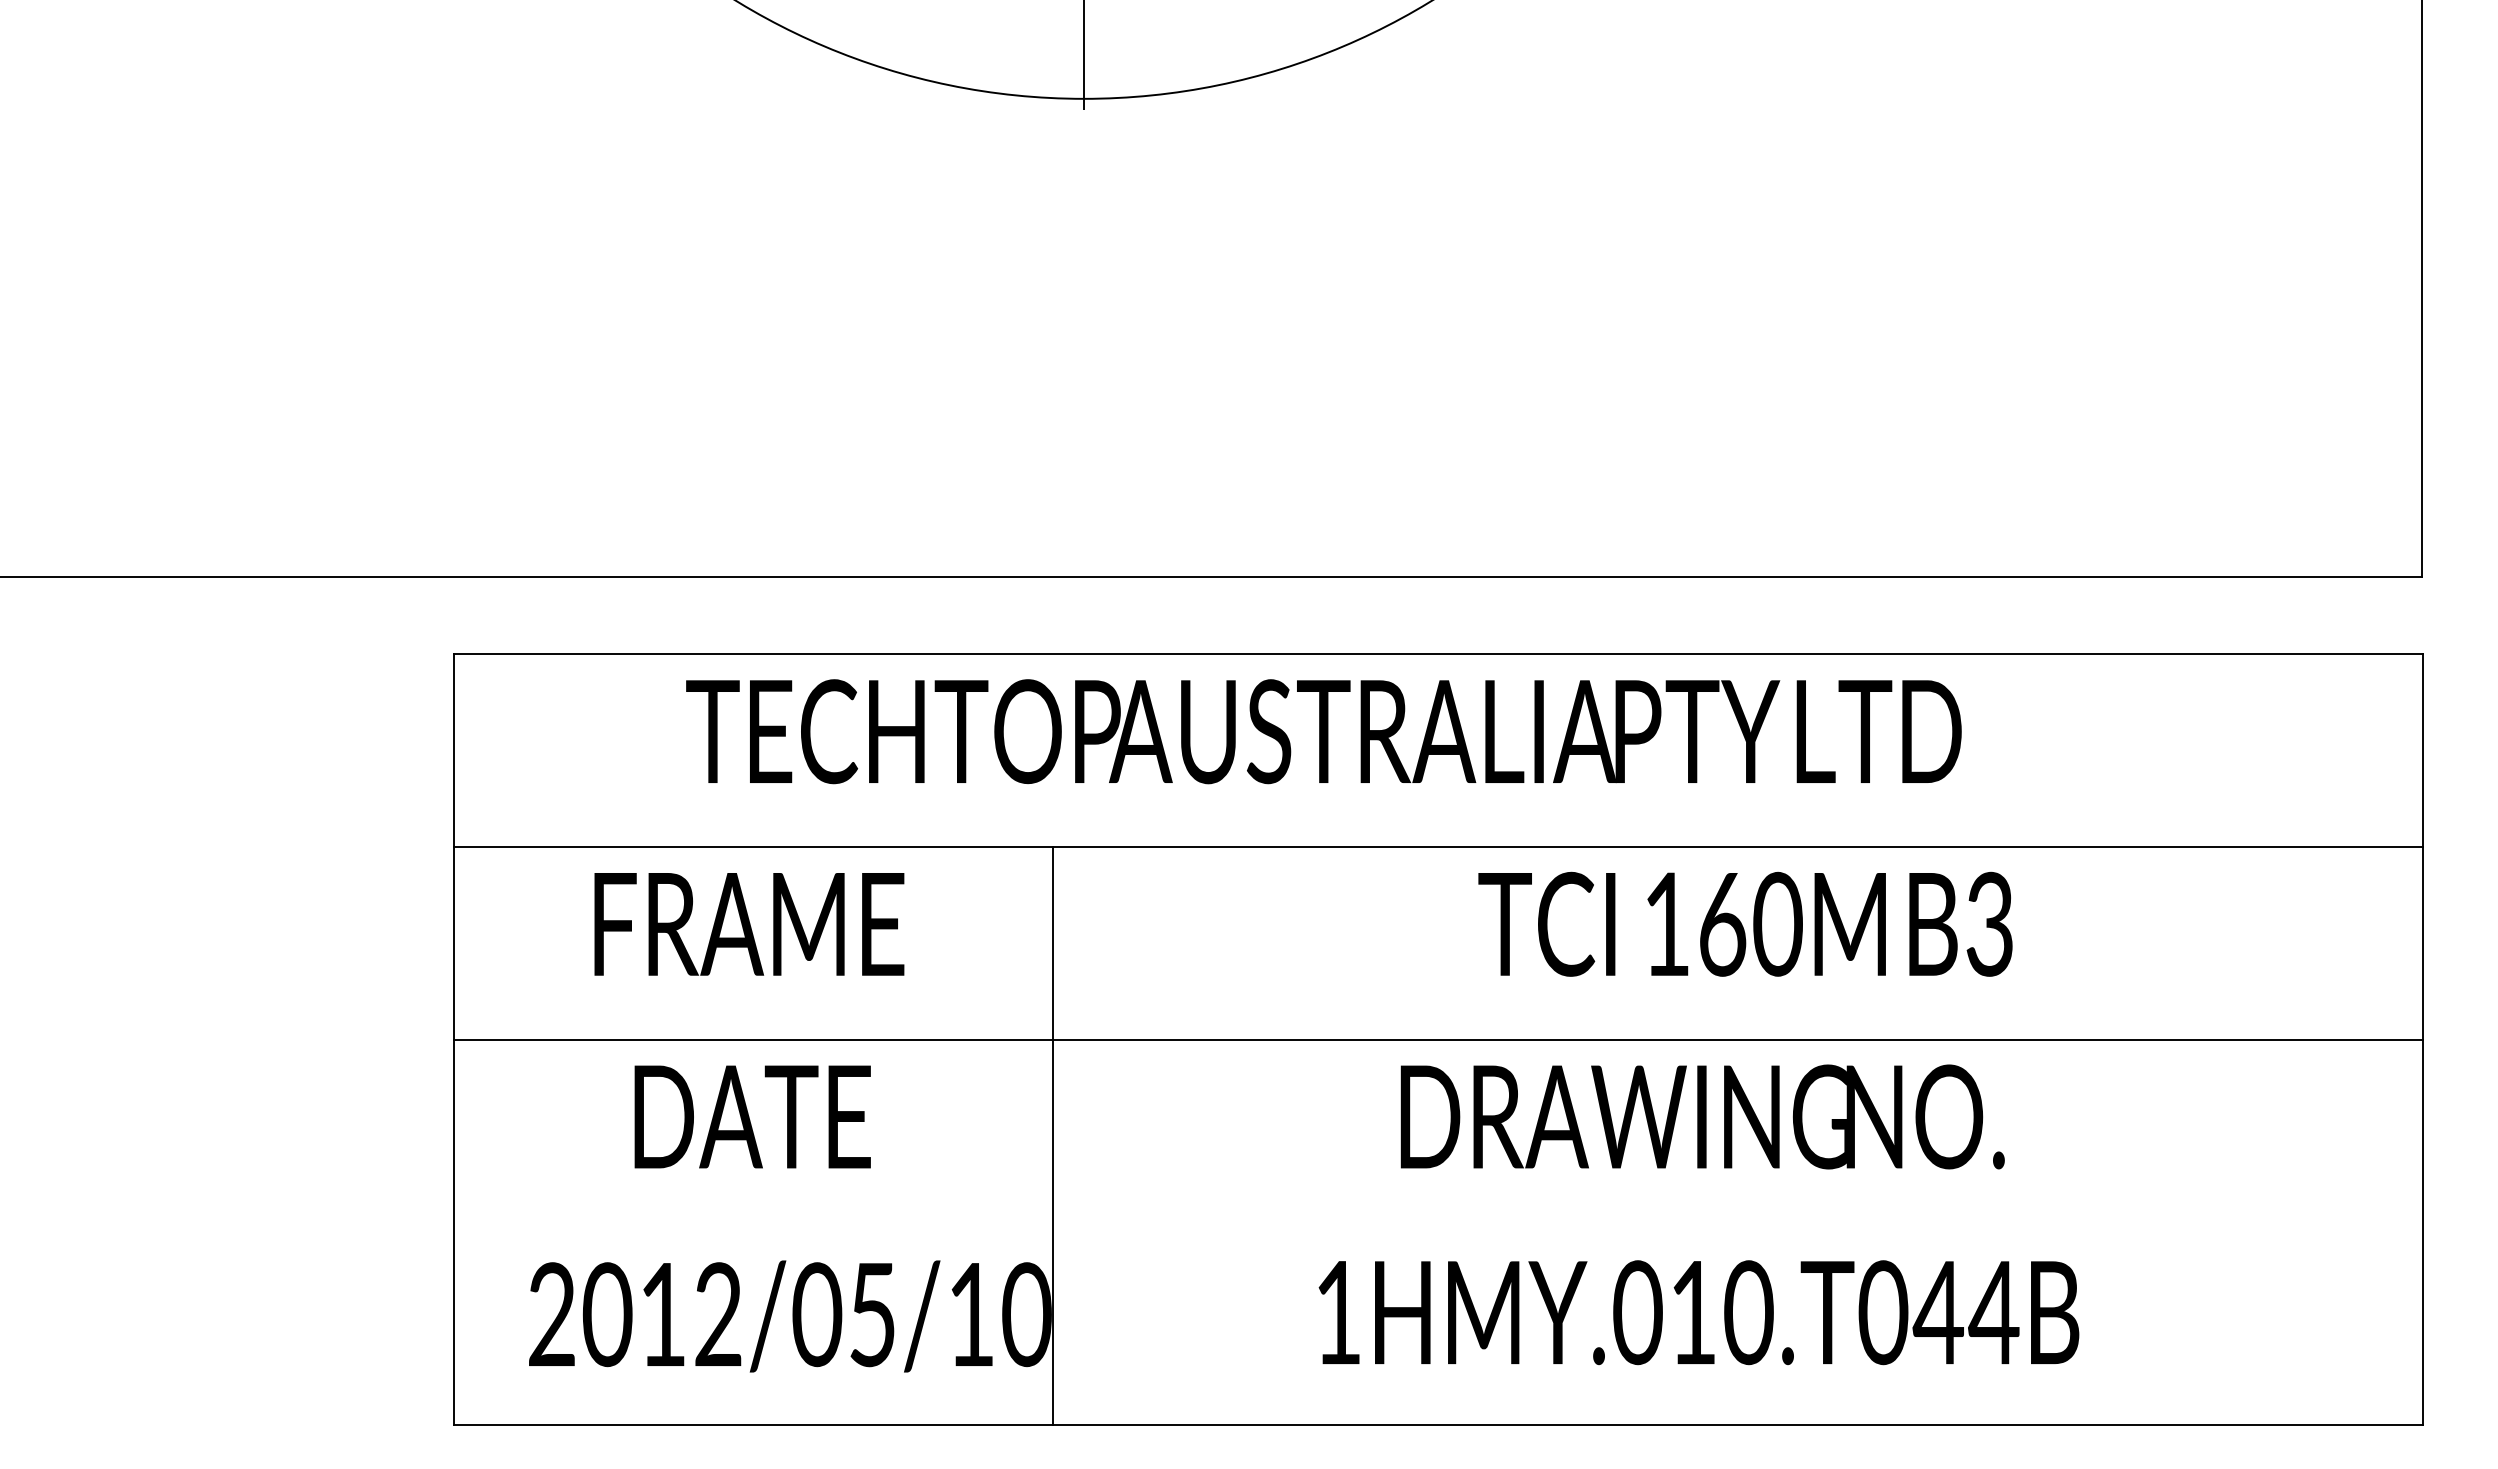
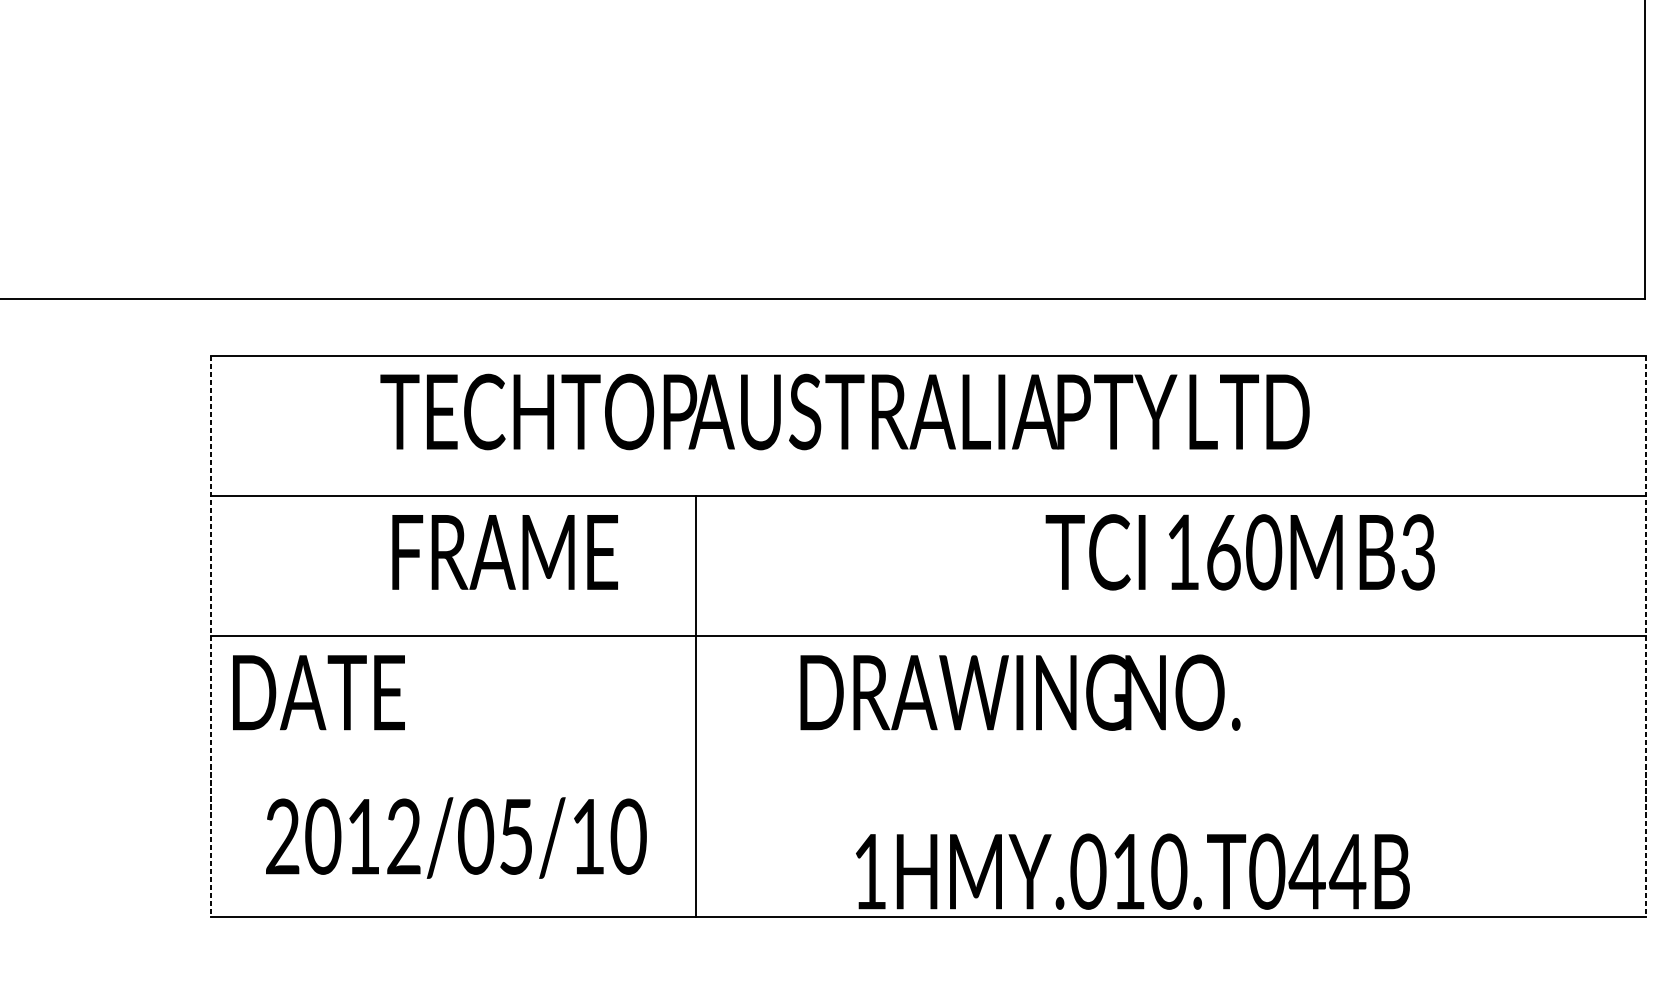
text: (1745, 923) -> (1240, 551), moved
text: (749, 924) -> (505, 552), moved
line: (453, 1040) -> (210, 637), solid -> dashed
line: (2423, 1040) -> (1646, 637), solid -> dashed
text: (752, 1116) -> (318, 692), moved
text: (1702, 1116) -> (1020, 692), moved
line: (1053, 1136) -> (696, 706), moved
text: (1698, 1312) -> (1132, 871), moved

